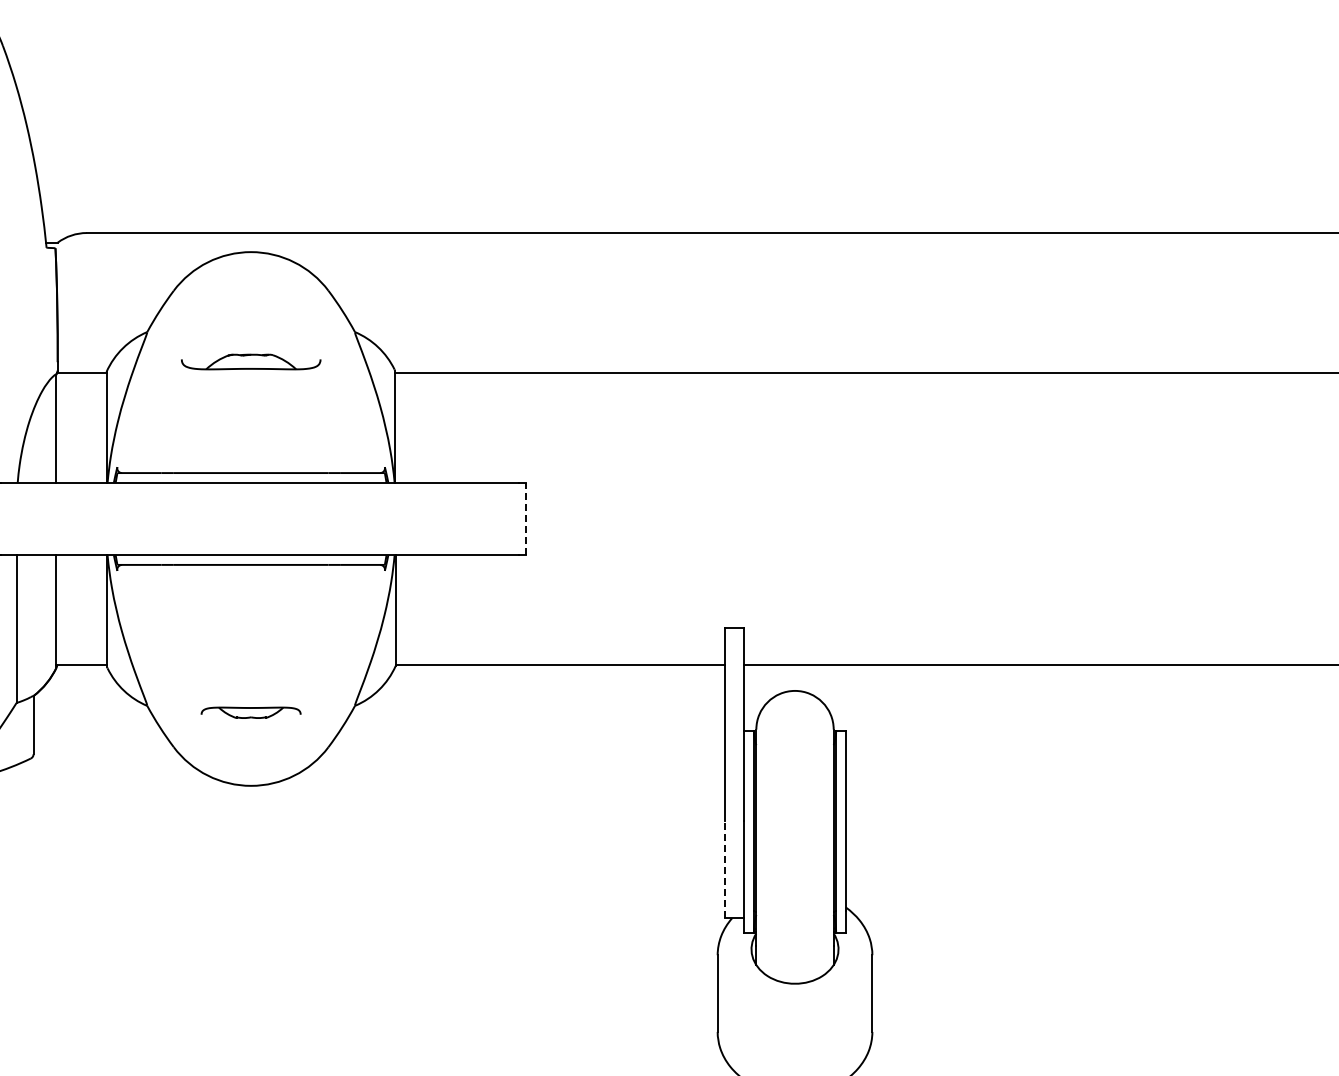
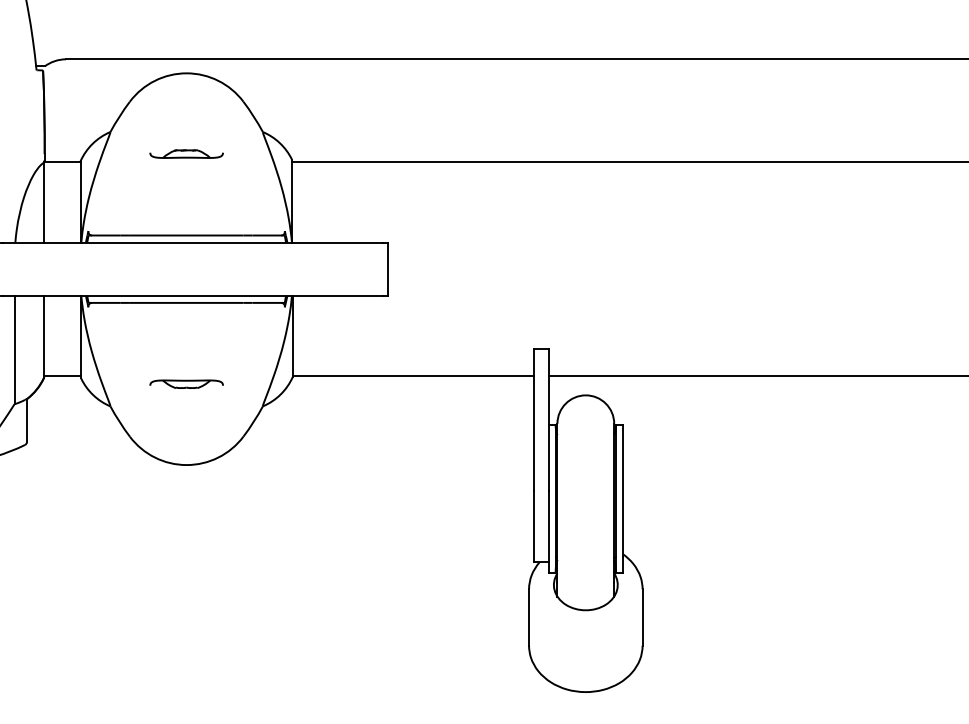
part: (250, 362) -> (186, 154), size x0.71
line: (526, 518) -> (388, 268), dashed -> solid
part: (250, 712) -> (186, 384), moved
line: (724, 869) -> (534, 526), dashed -> solid

